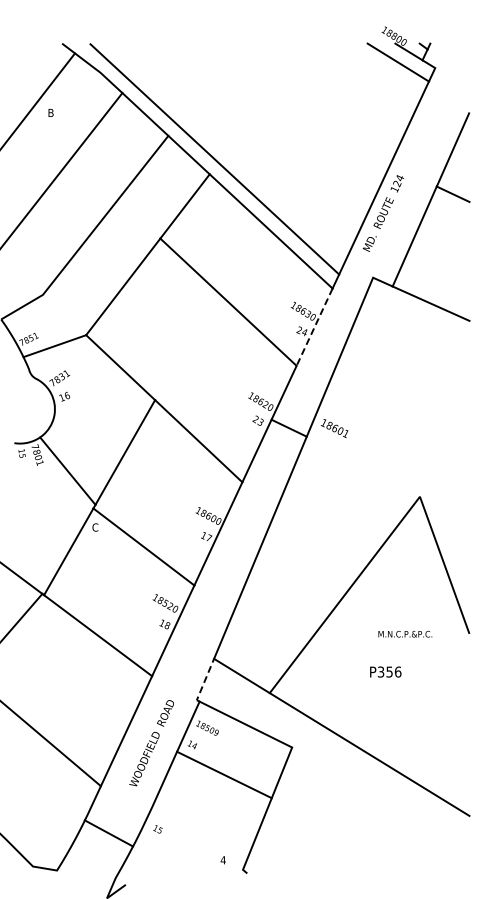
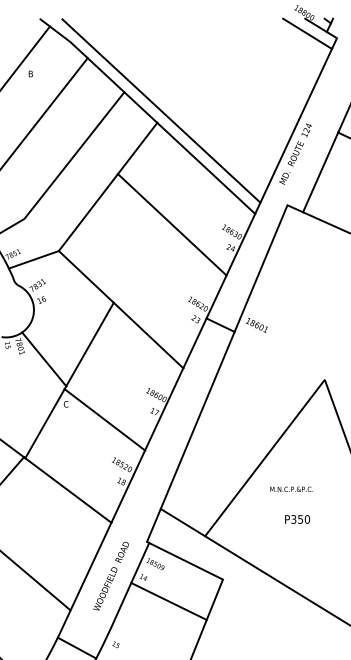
line: (314, 327) -> (240, 244), dashed -> solid
text: (405, 634) -> (291, 489), moved
text: (398, 671) -> (307, 519), P356 -> P350
line: (204, 681) -> (153, 527), dashed -> solid

